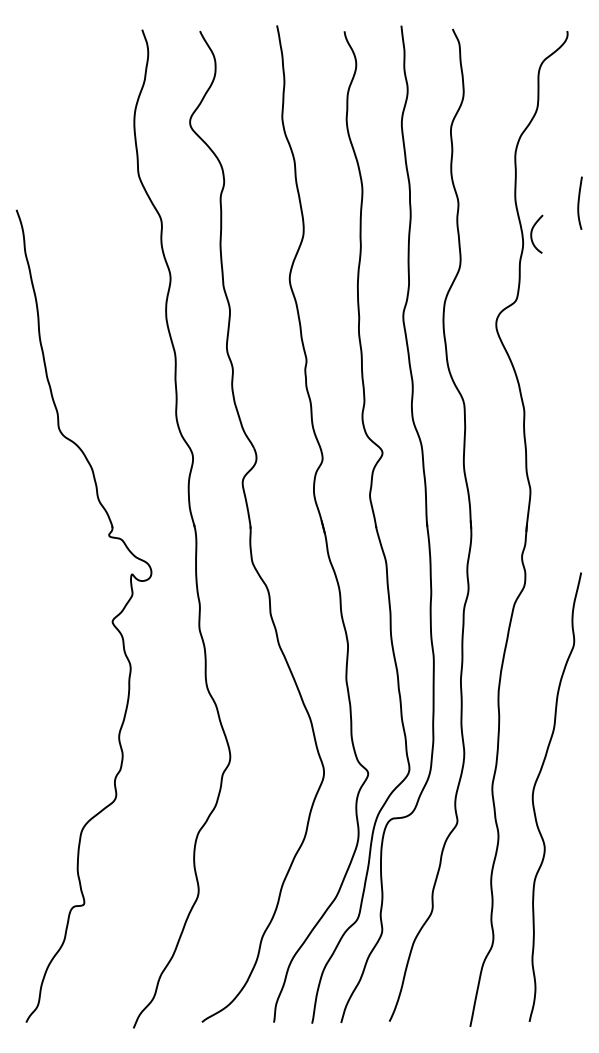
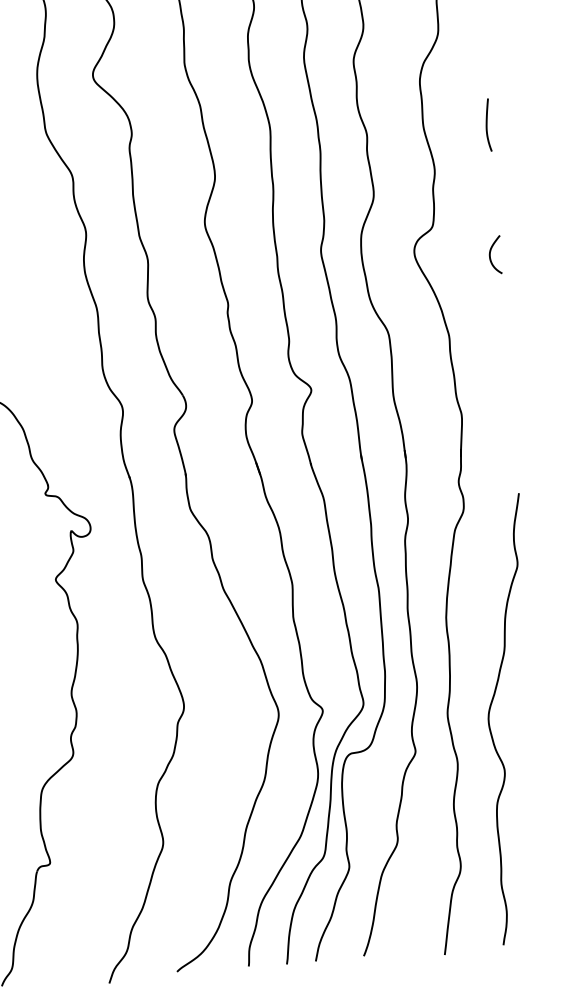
curve: (532, 233) -> (491, 254), moved

